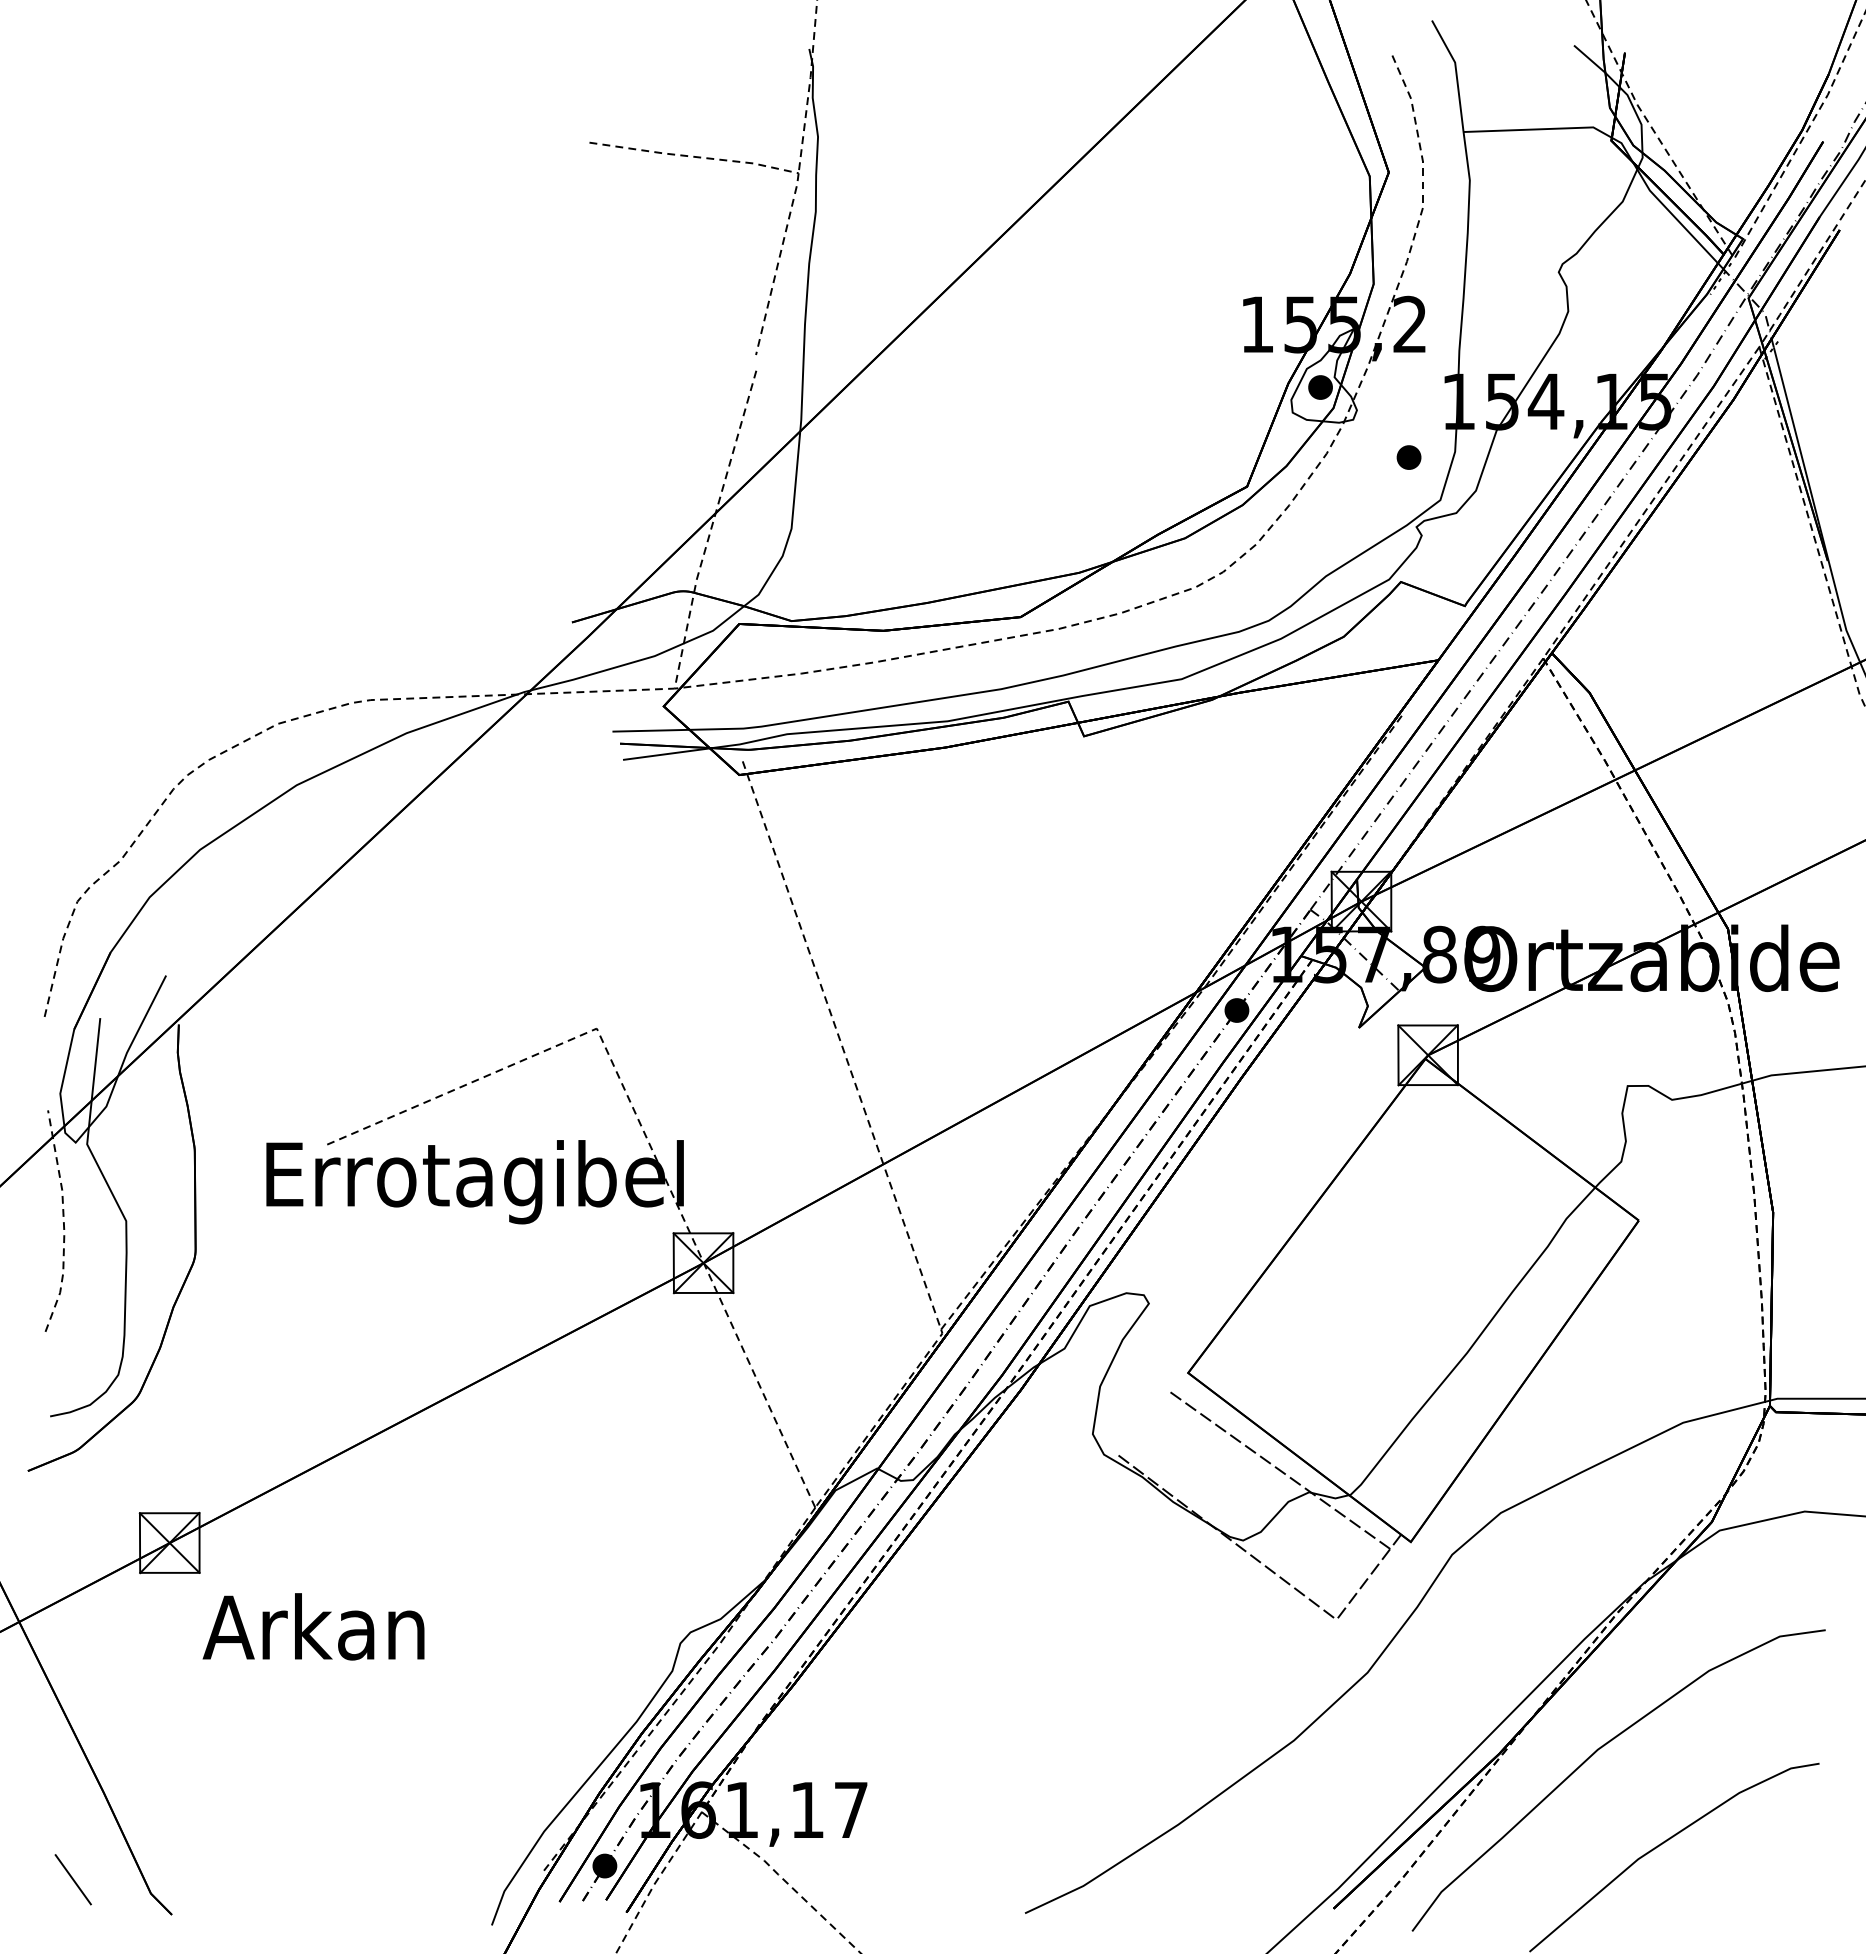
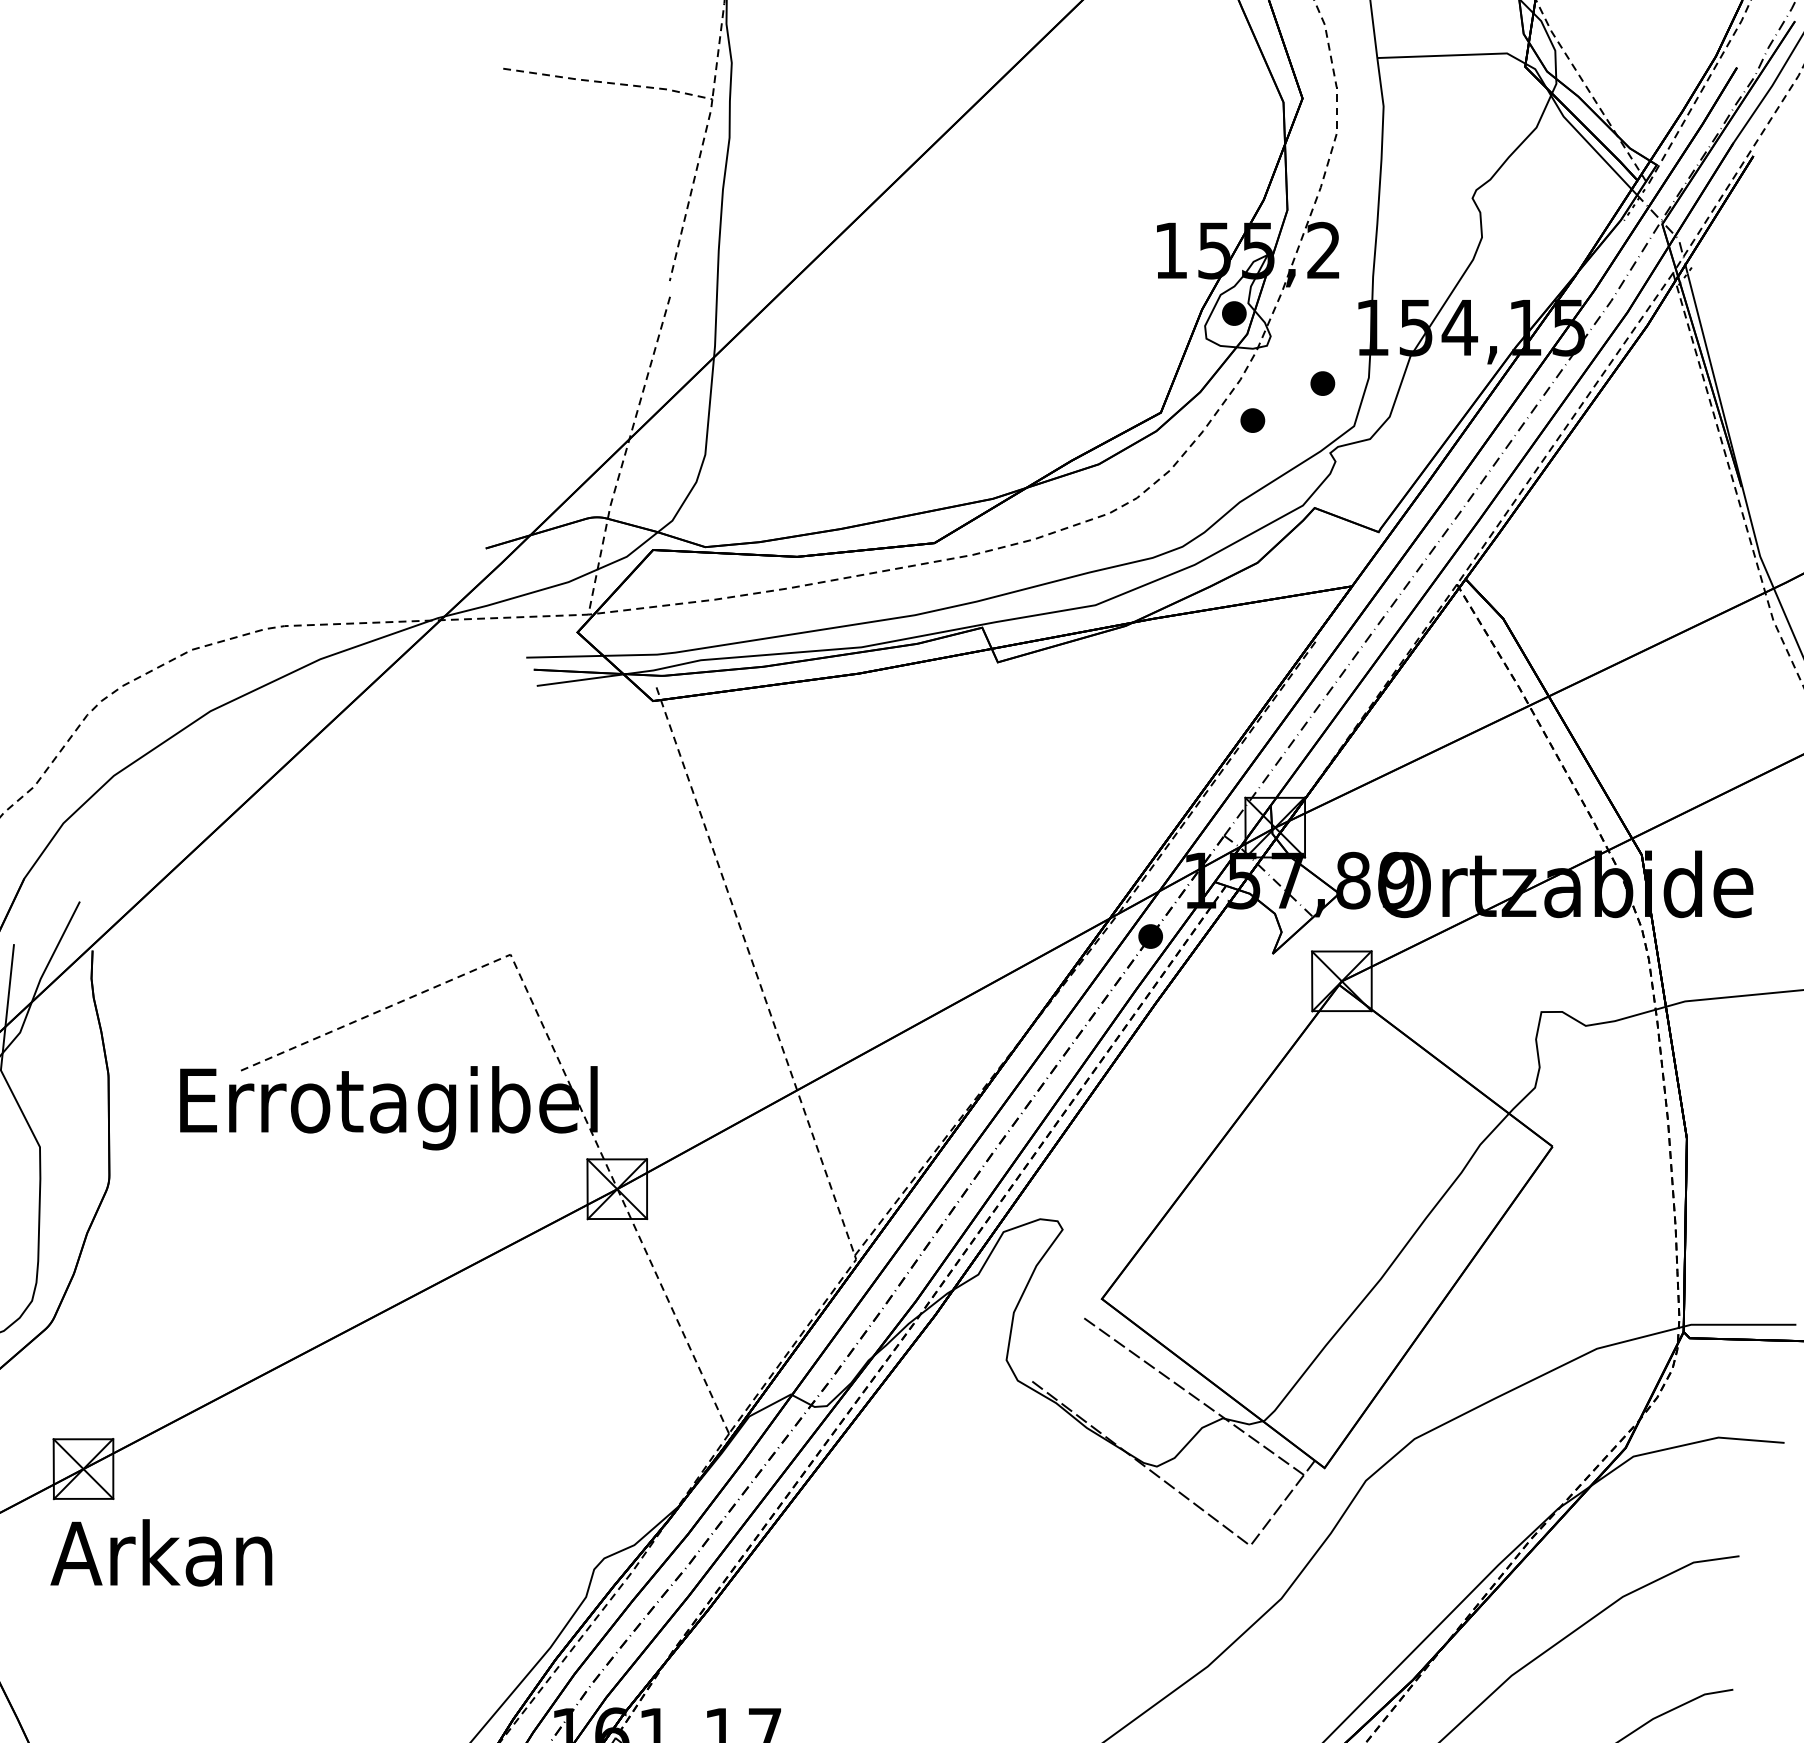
part: (1338, 494) -> (1252, 420), added
text: (313, 1626) -> (161, 1552), moved

